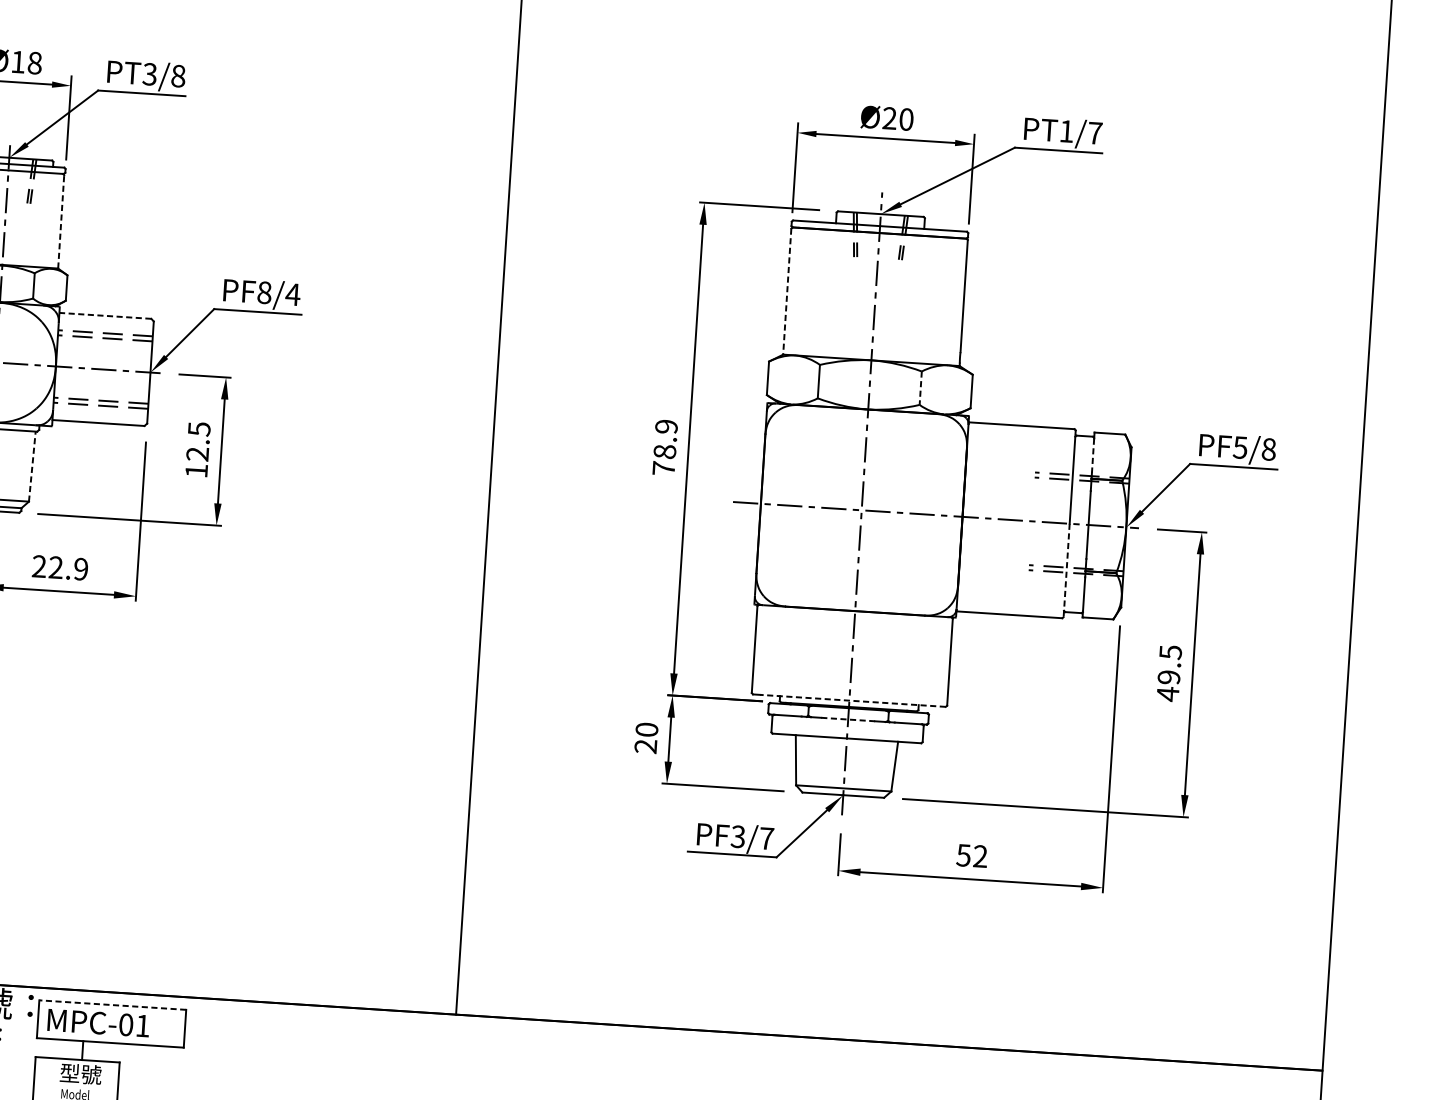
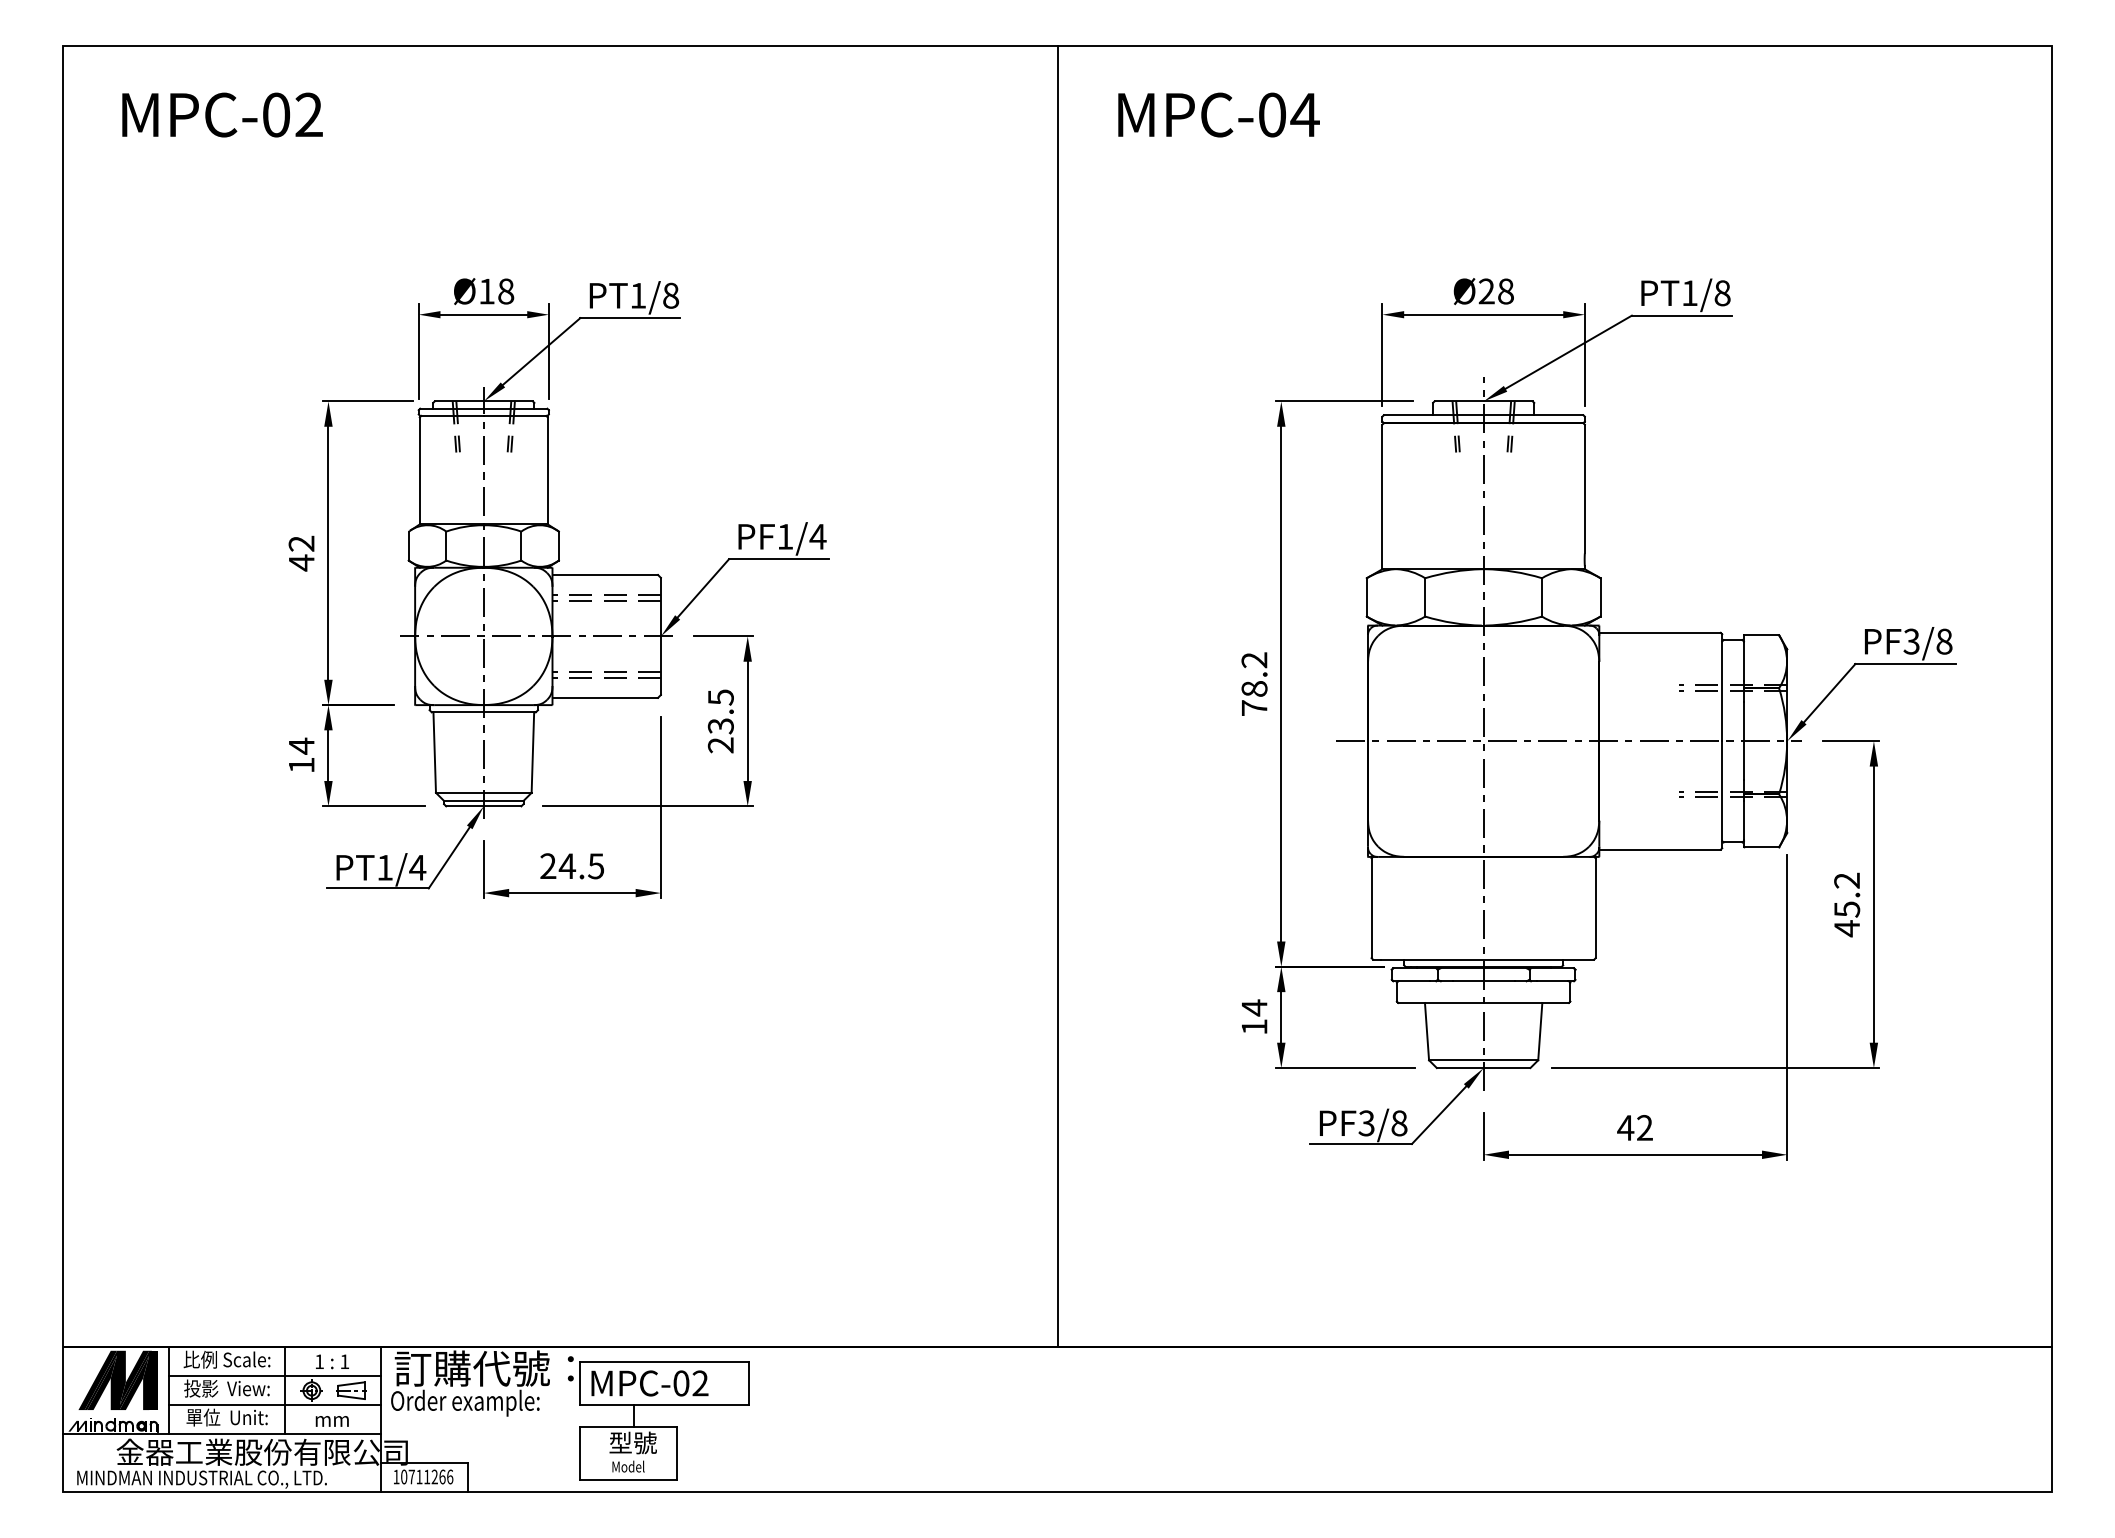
text: (149, 74) -> (637, 295), PT3/8 -> PT1/8
text: (906, 119) -> (1505, 291), Ø20 -> Ø28
text: (1095, 133) -> (1722, 293), PT1/7 -> PT1/8
line: (60, 221) -> (547, 470), dashed -> solid
text: (264, 292) -> (785, 536), PF8/4 -> PF1/4
line: (787, 292) -> (1382, 497), dashed -> solid
line: (105, 315) -> (605, 574), dashed -> solid
line: (921, 388) -> (1542, 597), dashed -> solid
text: (666, 427) -> (1254, 660), 78.9 -> 78.2
text: (1240, 447) -> (1911, 641), PF5/8 -> PF3/8
line: (1092, 456) -> (1743, 662), dashed -> solid
text: (196, 462) -> (720, 735), 12.5 -> 23.5
line: (31, 466) -> (532, 752), dashed -> solid
text: (68, 568) -> (581, 866), 22.9 -> 24.5
line: (1066, 571) -> (1722, 795), dashed -> solid
text: (1170, 664) -> (1847, 894), 49.5 -> 45.2
line: (852, 700) -> (1487, 959), dashed -> solid
line: (848, 719) -> (1483, 981), dashed -> solid
text: (646, 737) -> (1254, 1016), 20 -> 14
text: (766, 838) -> (1399, 1123), PF3/7 -> PF3/8
text: (963, 855) -> (1625, 1127), 52 -> 42
line: (112, 1004) -> (664, 1361), dashed -> solid
text: (142, 1026) -> (700, 1383), MPC-01 -> MPC-02

